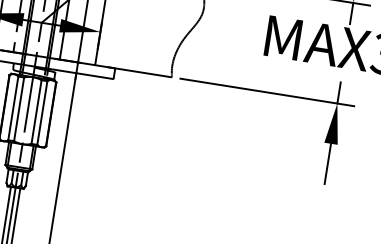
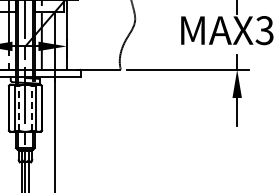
line: (19, 108) -> (19, 107), solid -> dashed
line: (36, 110) -> (31, 107), solid -> dashed

